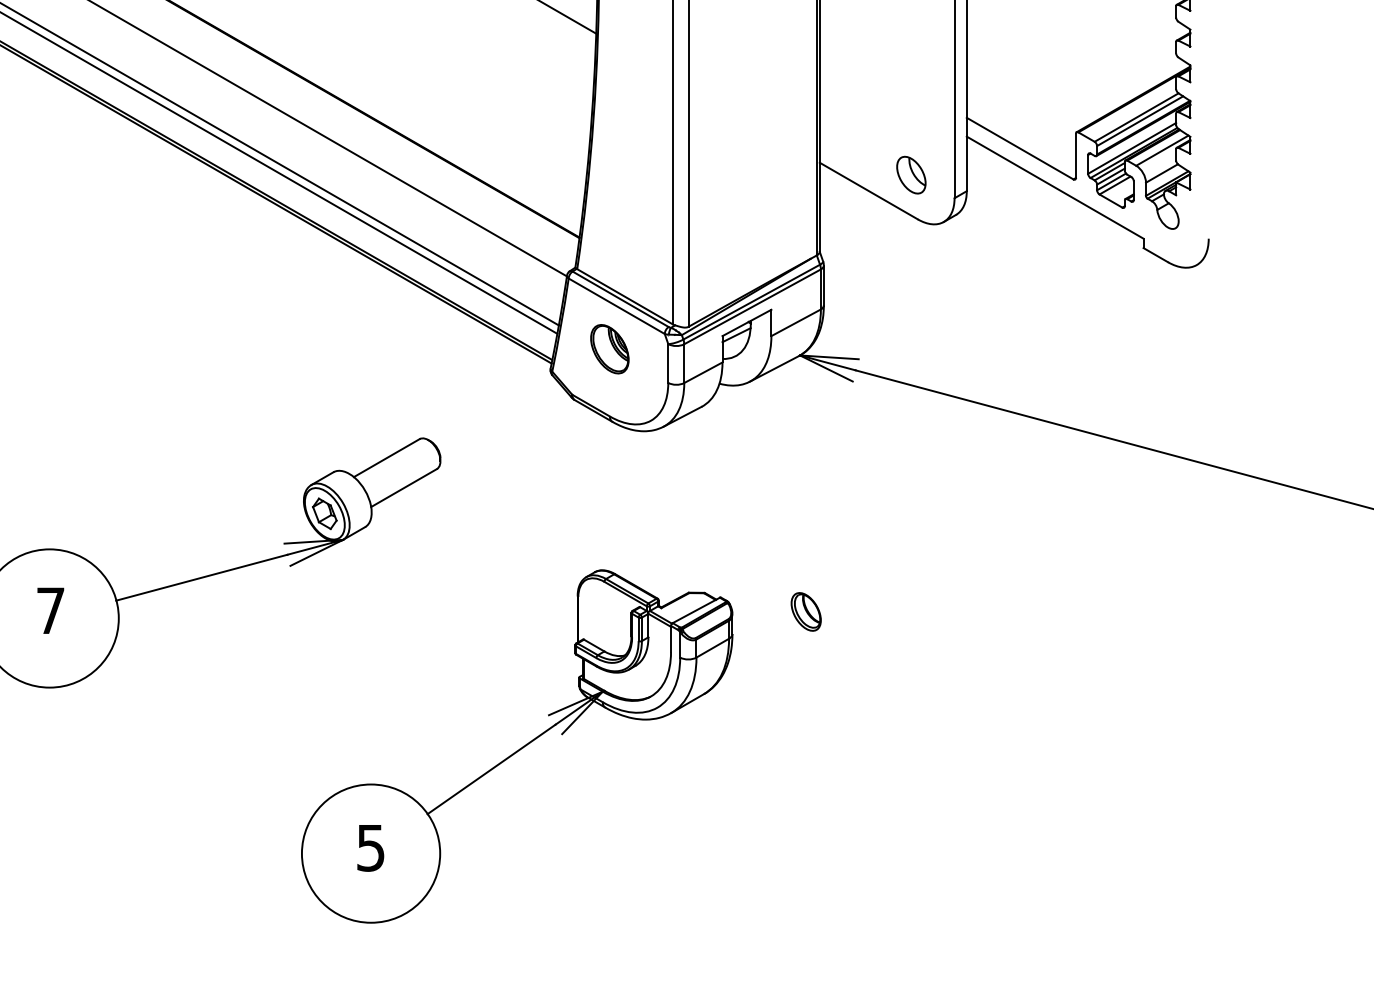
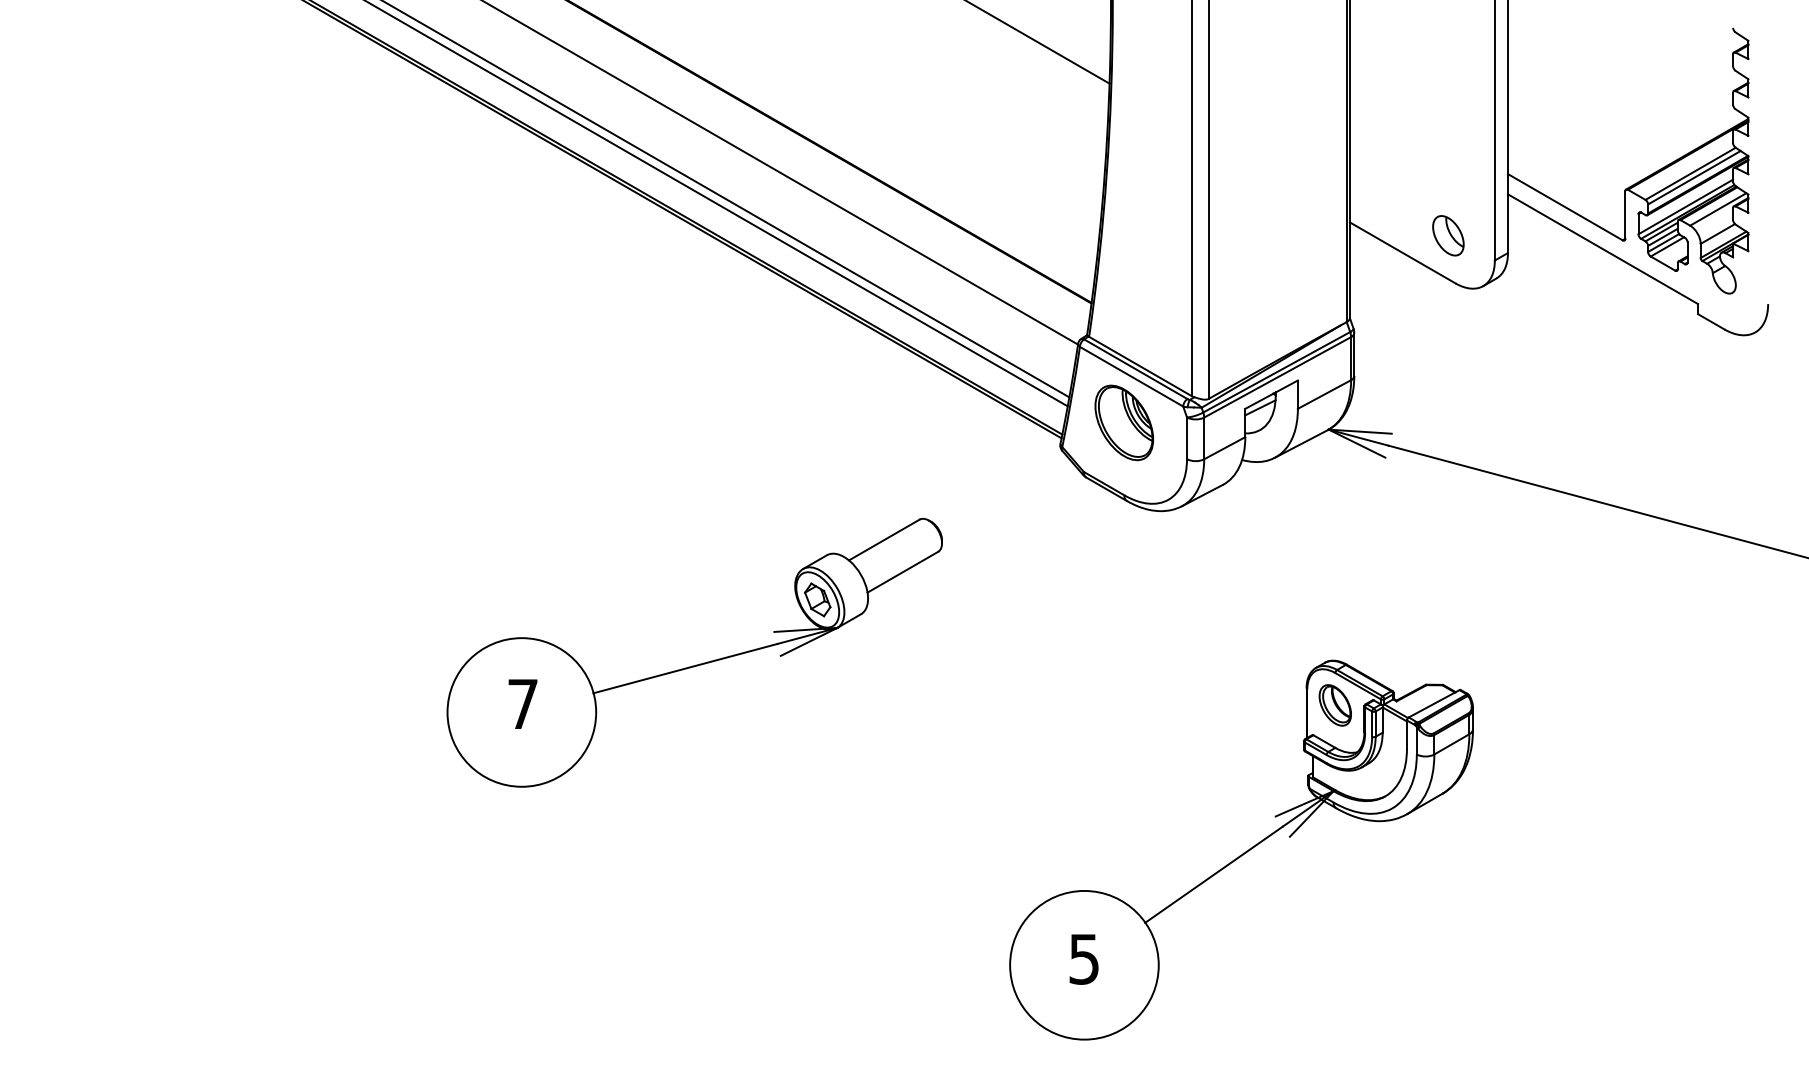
part: (609, 348) -> (1123, 422), size x1.43
part: (517, 745) -> (1241, 849), moved

